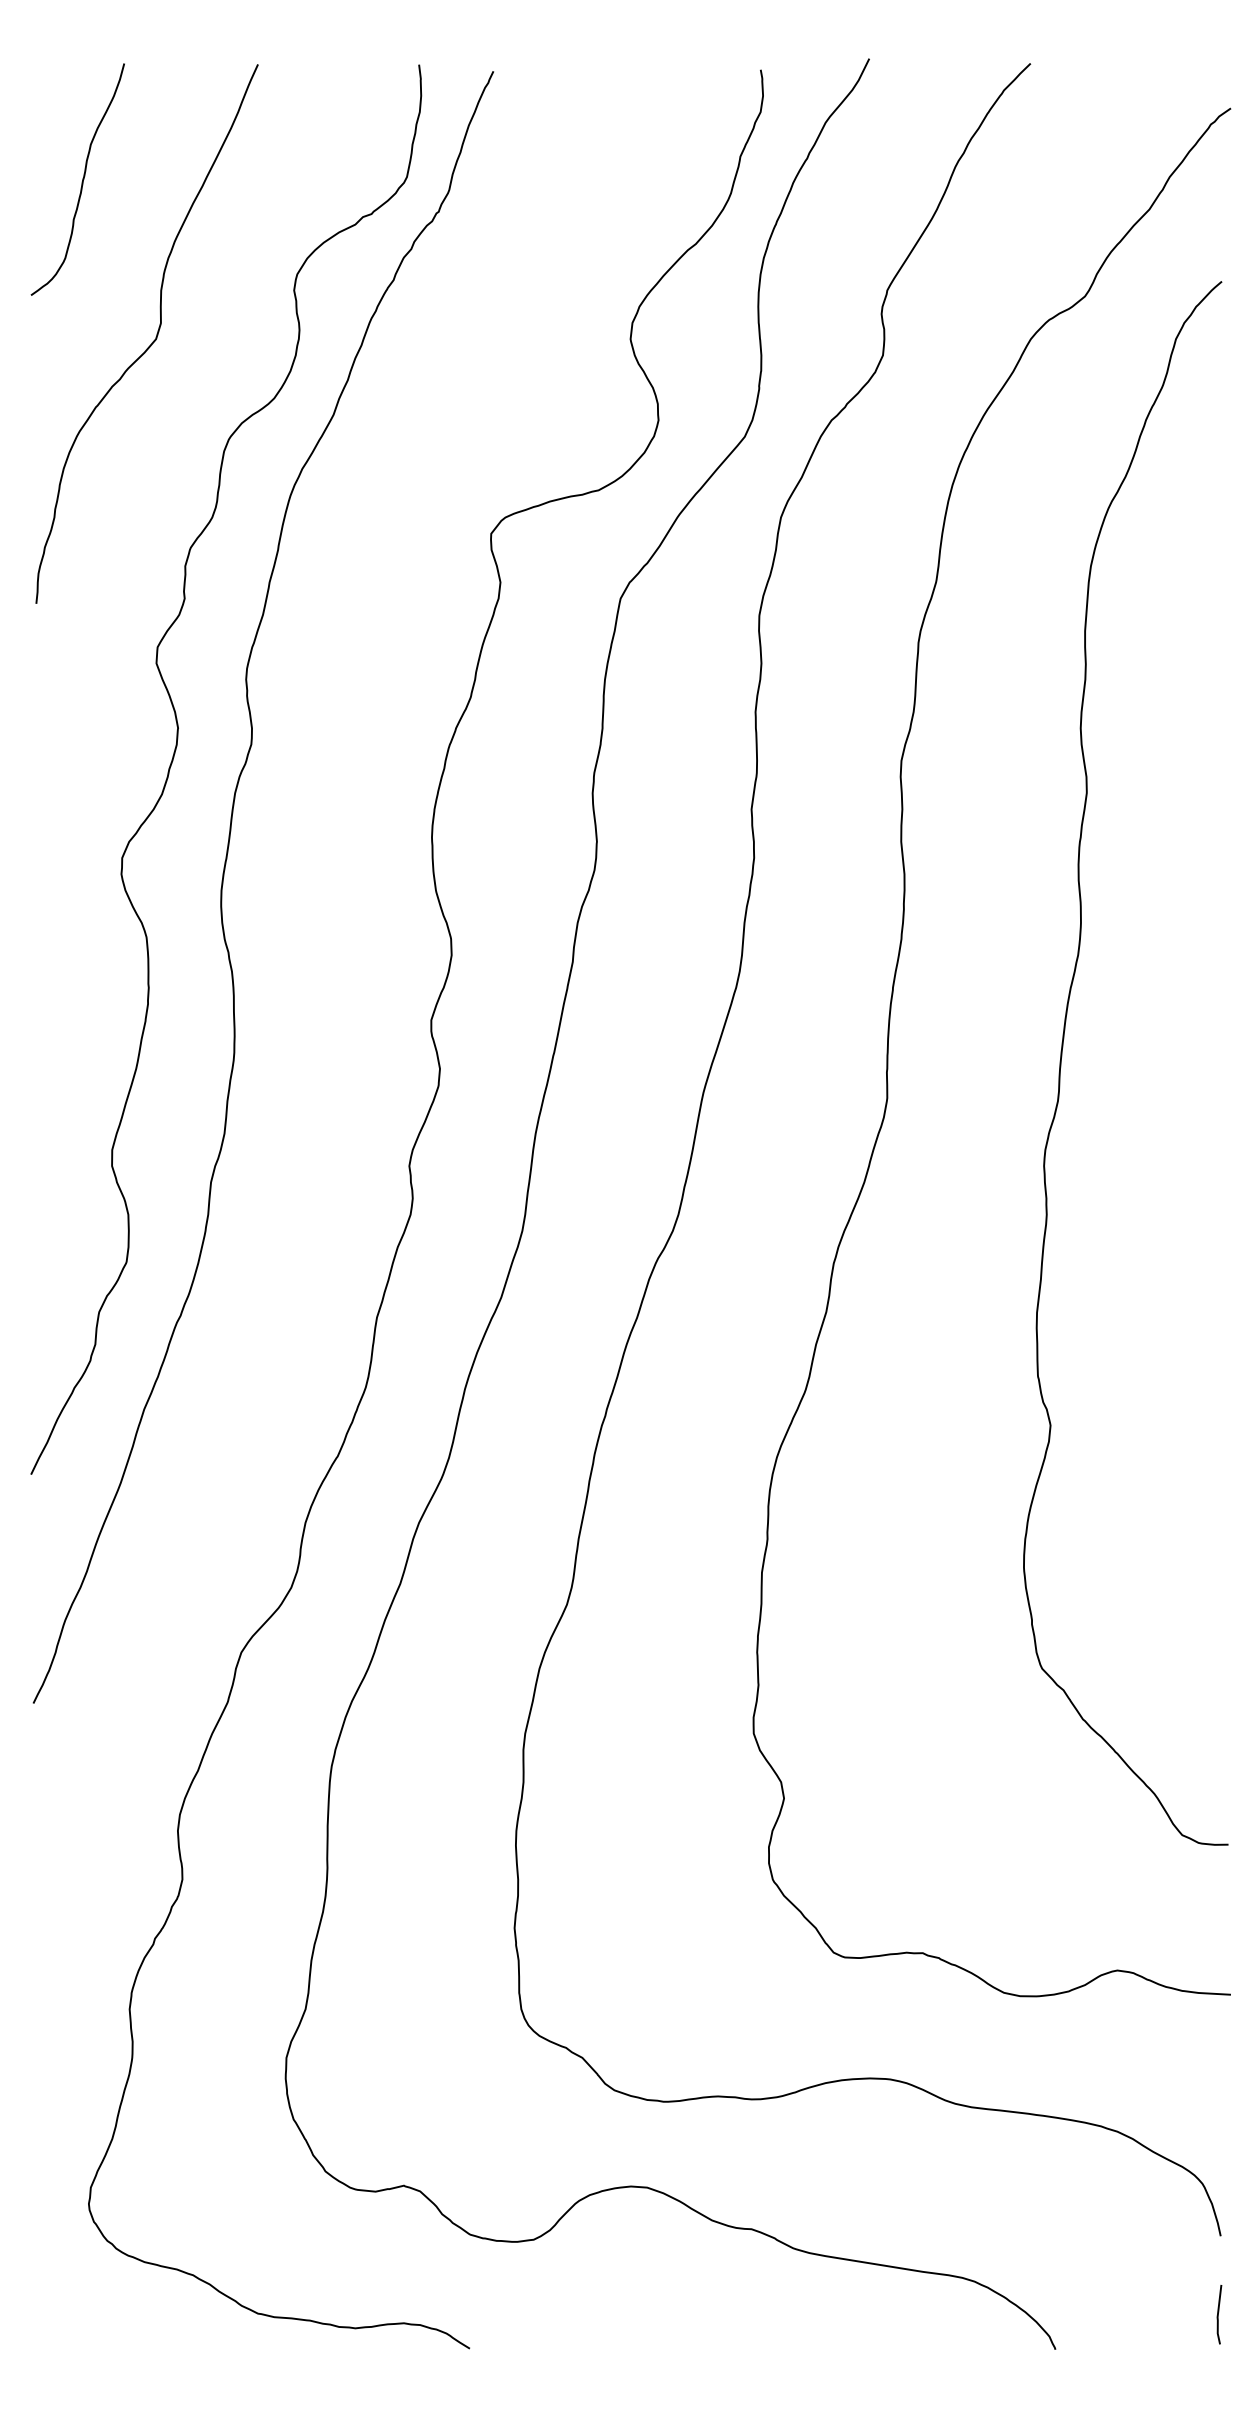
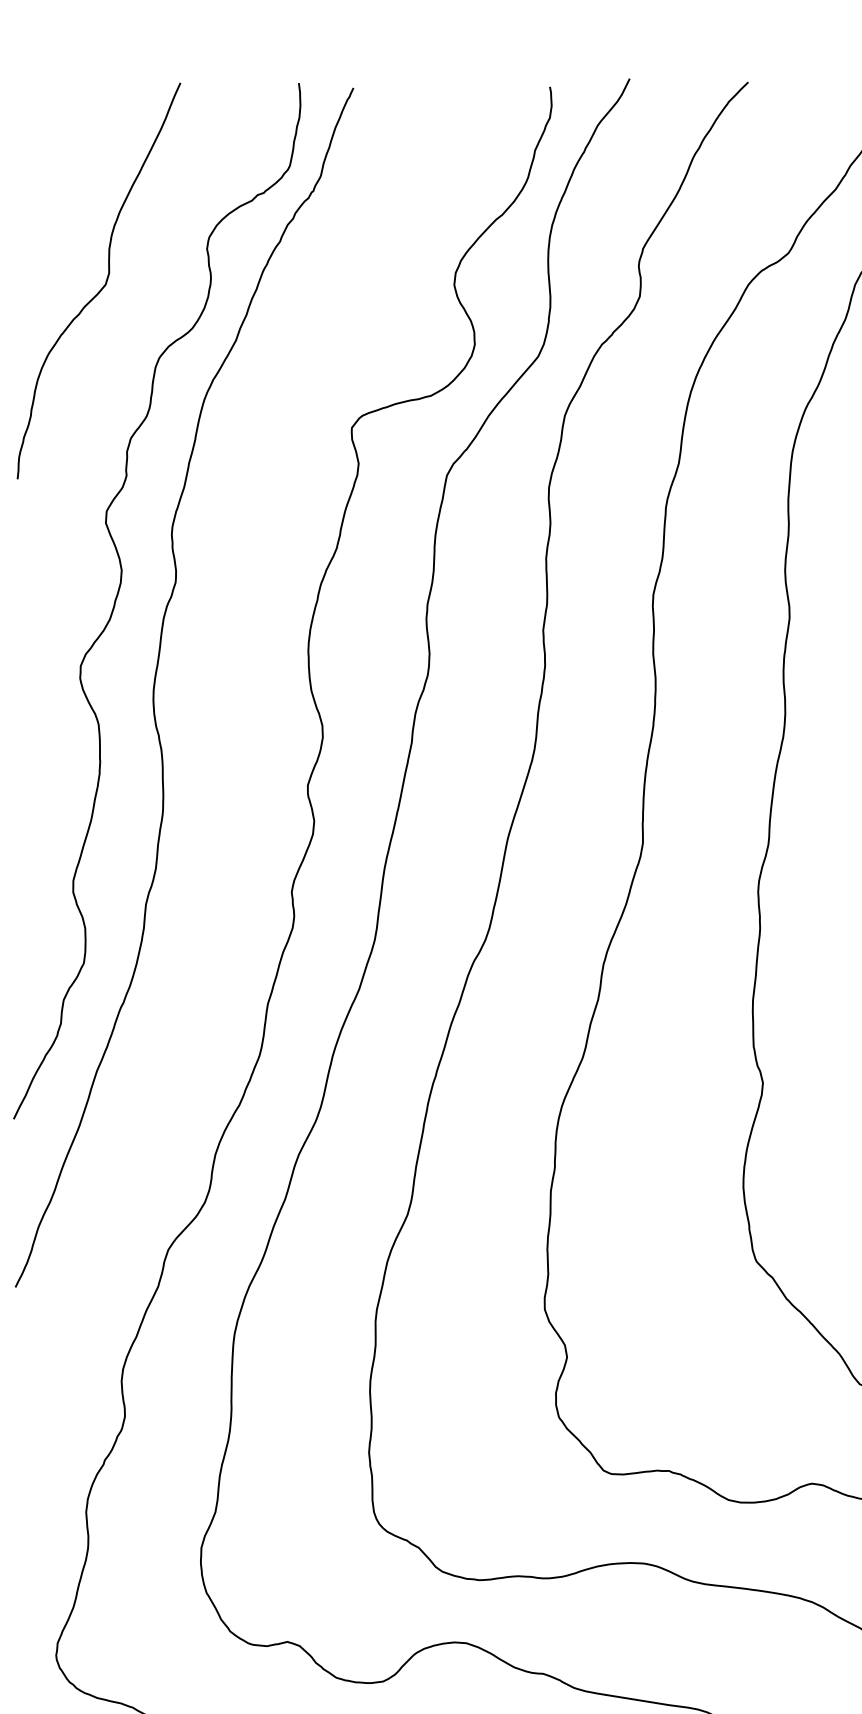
curve: (82, 179) -> (51, 167), removed

